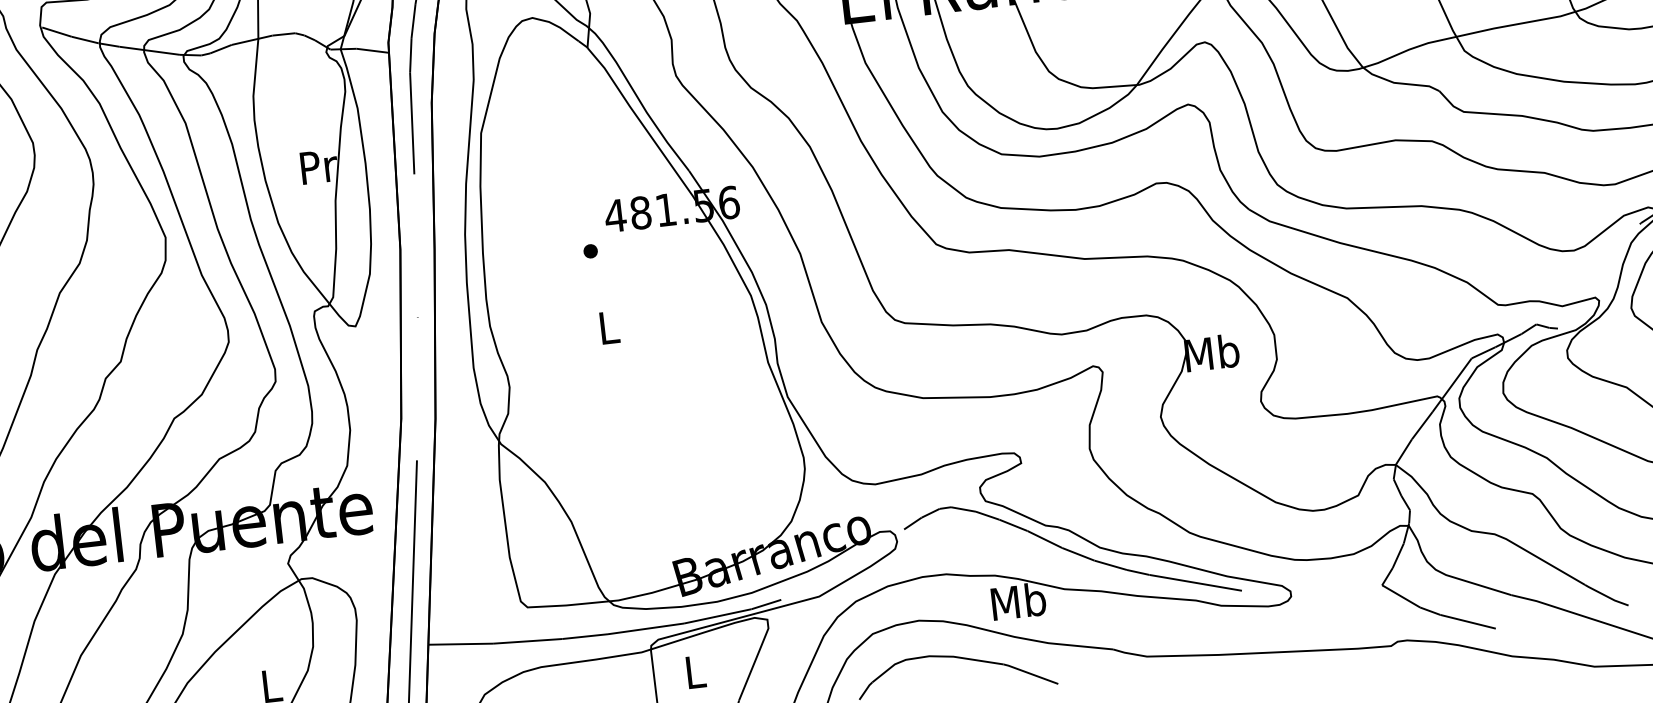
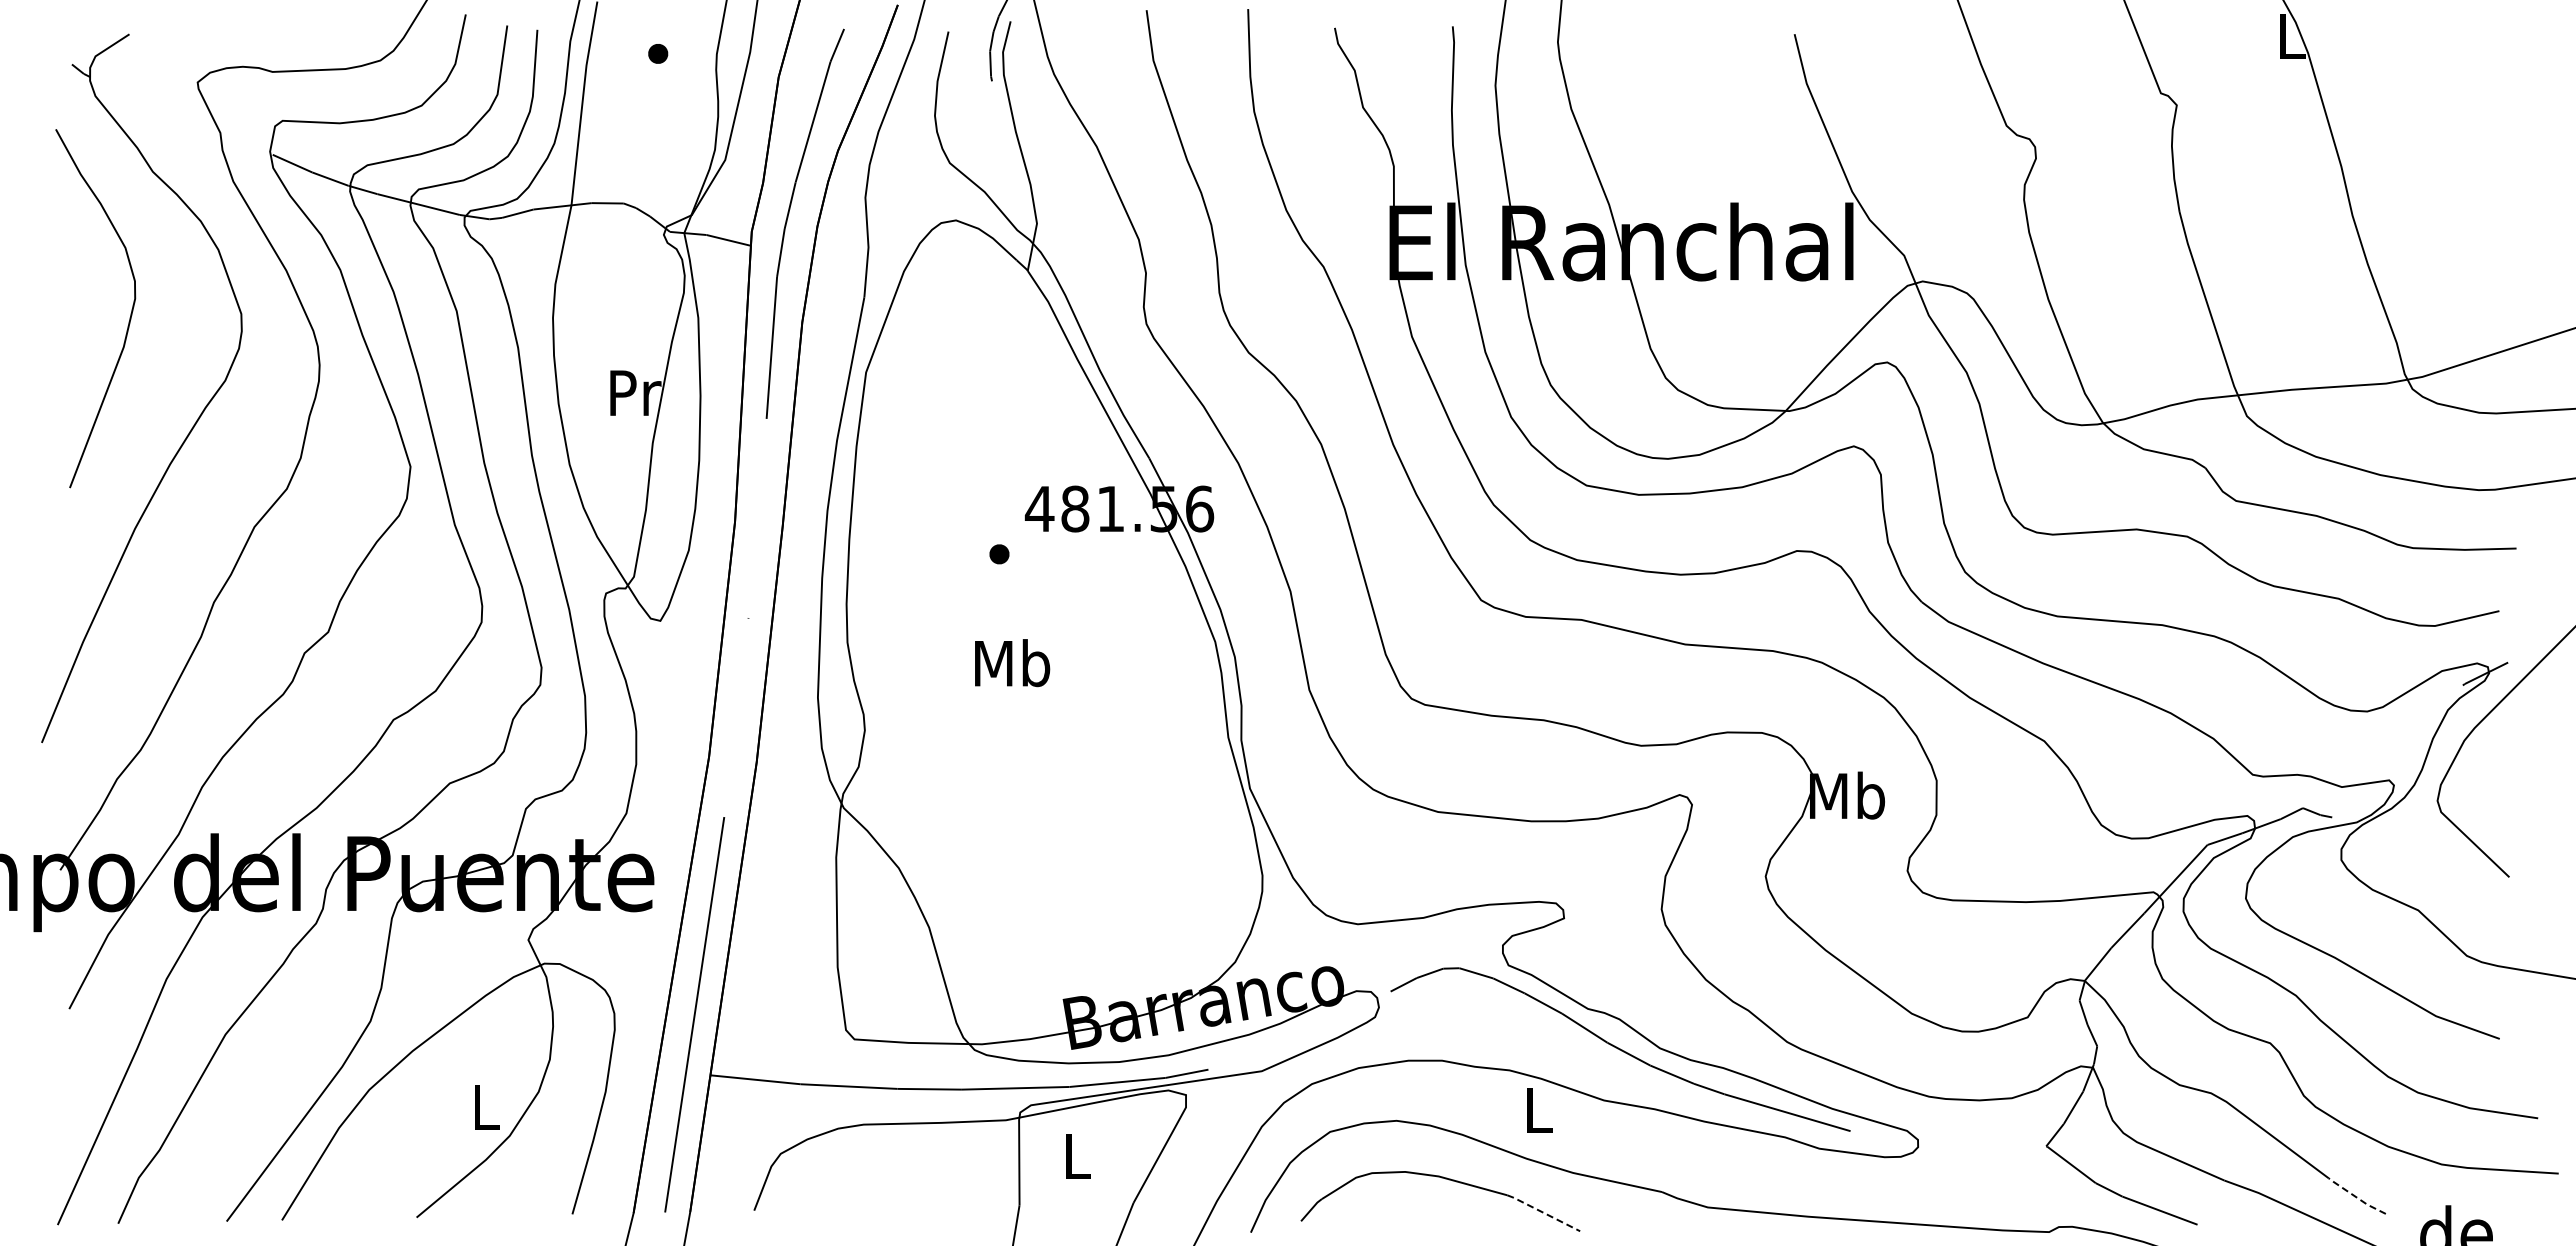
text: (608, 327) -> (1012, 663), L -> Mb
line: (1606, 596) -> (2356, 1197), solid -> dashed
text: (1018, 601) -> (1538, 1110), Mb -> L
line: (1030, 673) -> (1543, 1212), solid -> dashed

